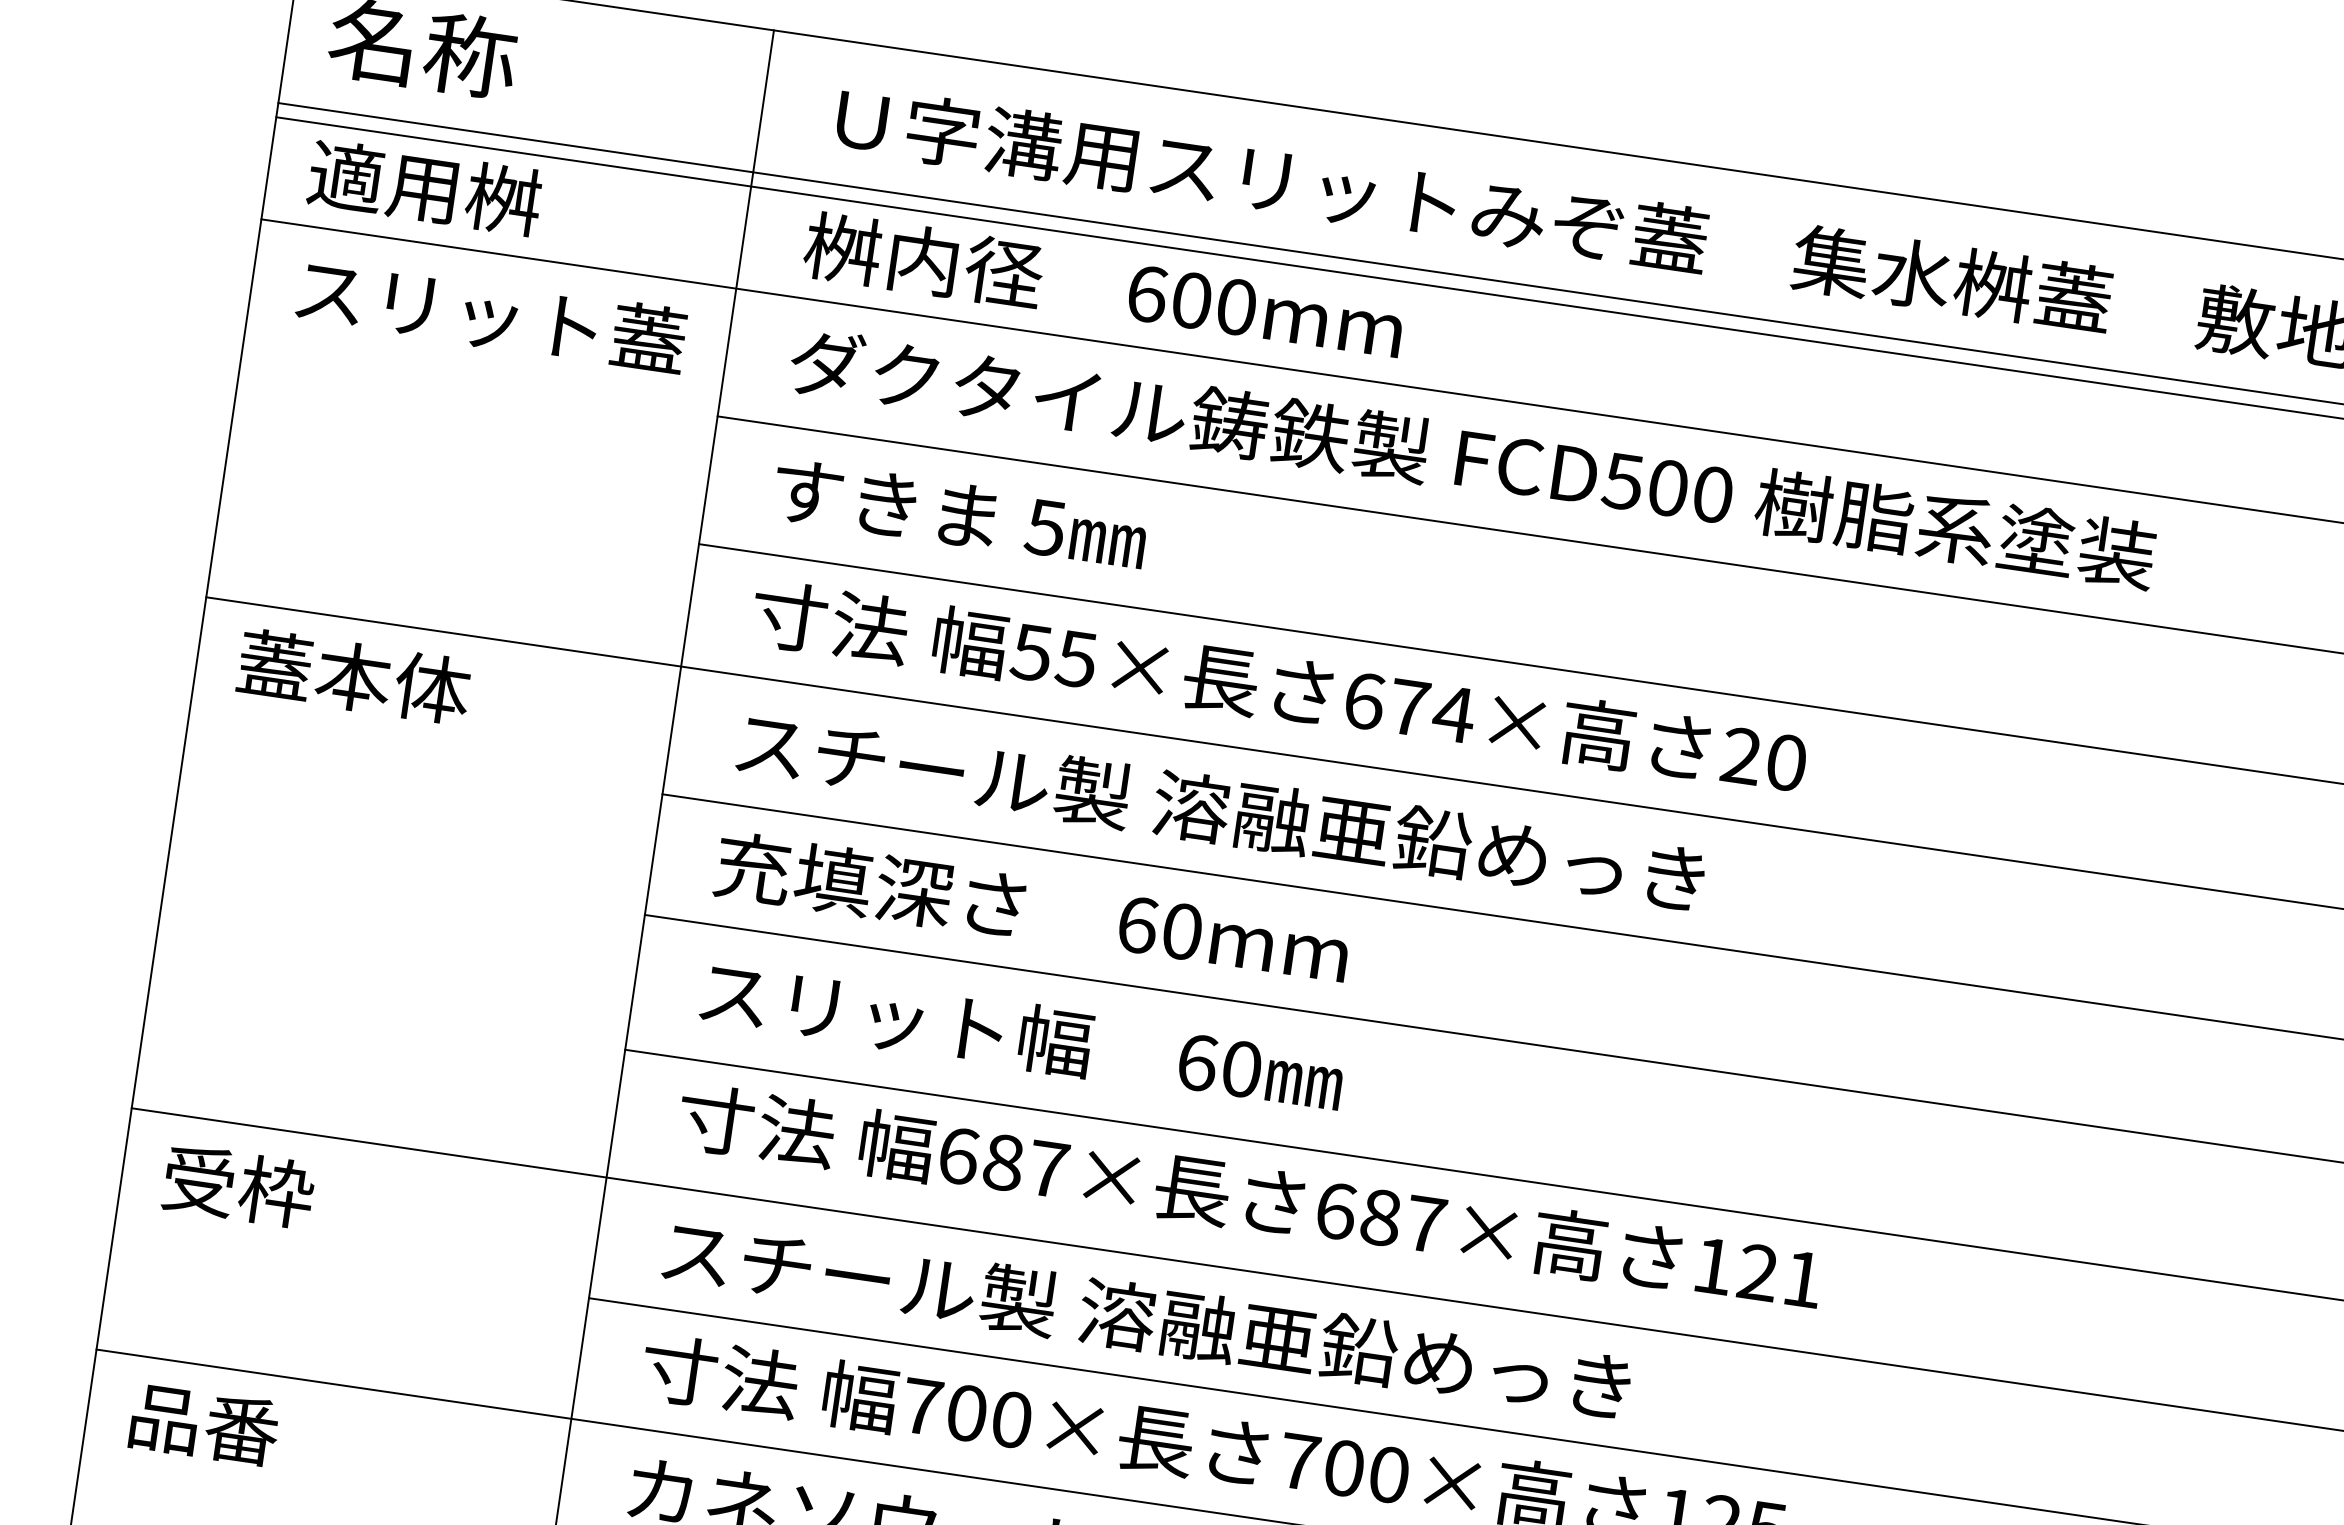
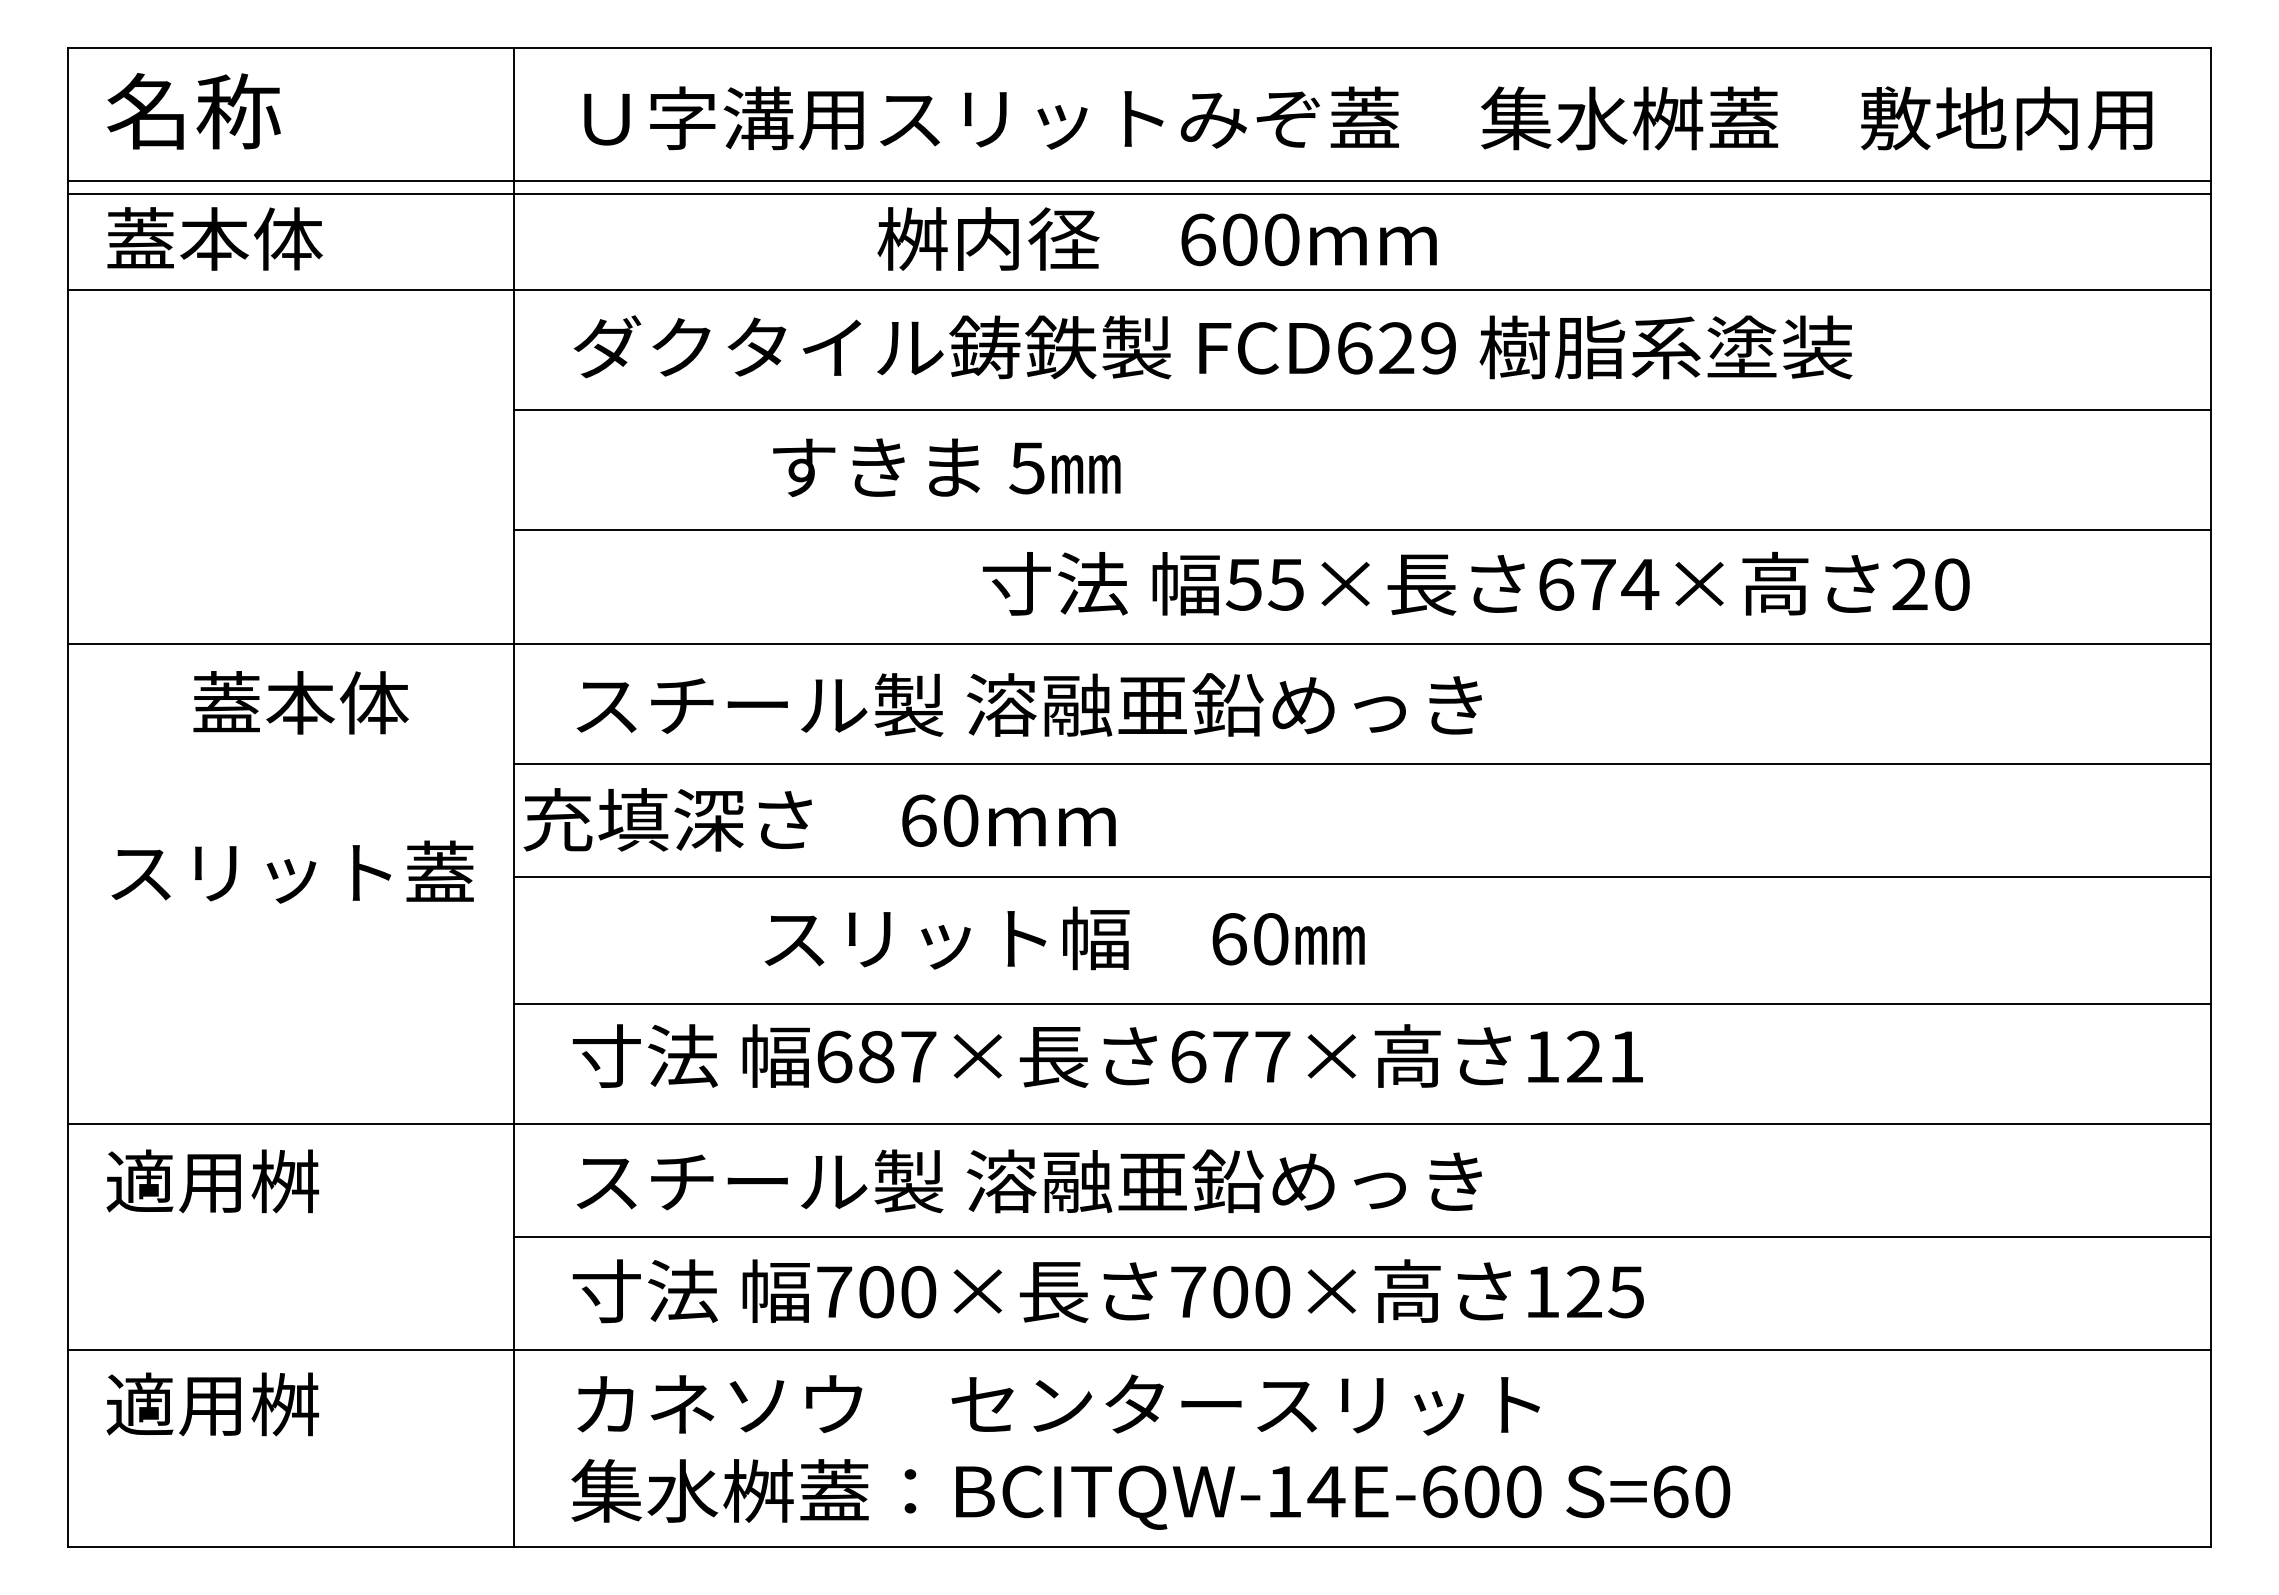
text: (425, 187) -> (214, 238), 適用桝 -> 蓋本体
text: (1103, 286) -> (1156, 238), moved
text: (491, 314) -> (292, 871), moved
text: (1667, 488) -> (1396, 348), FCD500 -> FCD629
text: (959, 514) -> (946, 467), moved
text: (353, 676) -> (300, 702), moved
text: (1278, 687) -> (1475, 583), moved
text: (1031, 908) -> (819, 819), moved
text: (1021, 1036) -> (1064, 938), moved
text: (276, 1192) -> (212, 1181), 受枠 -> 適用桝
text: (1380, 1217) -> (1230, 1056), 687× -> 677×
text: (241, 1429) -> (212, 1404), 品番 -> 適用桝

